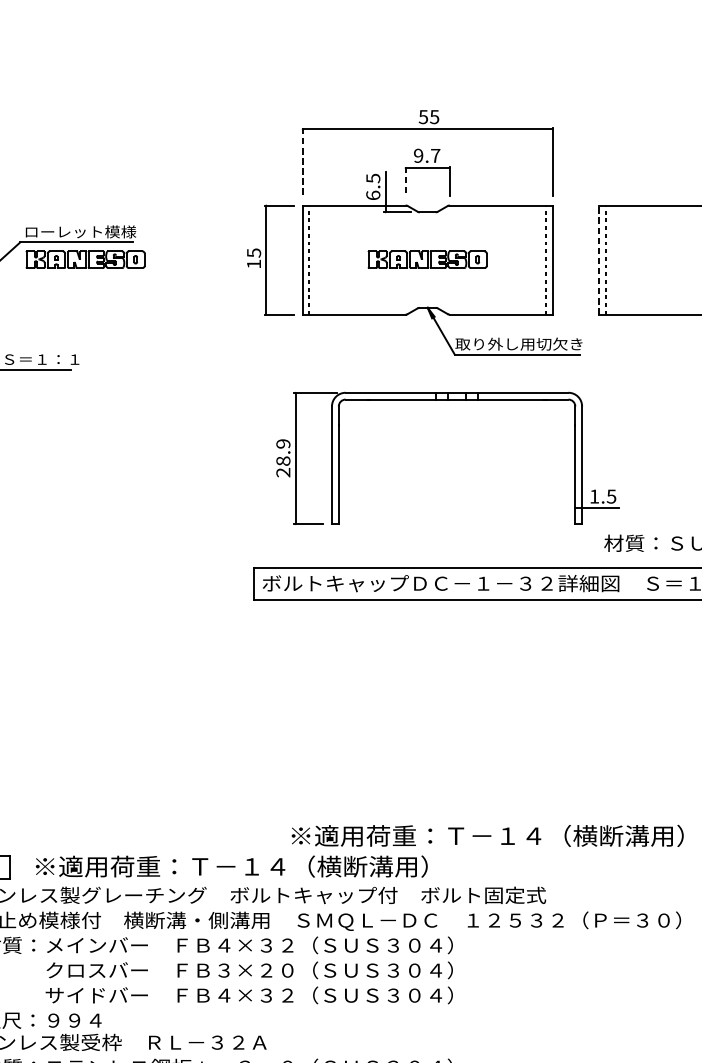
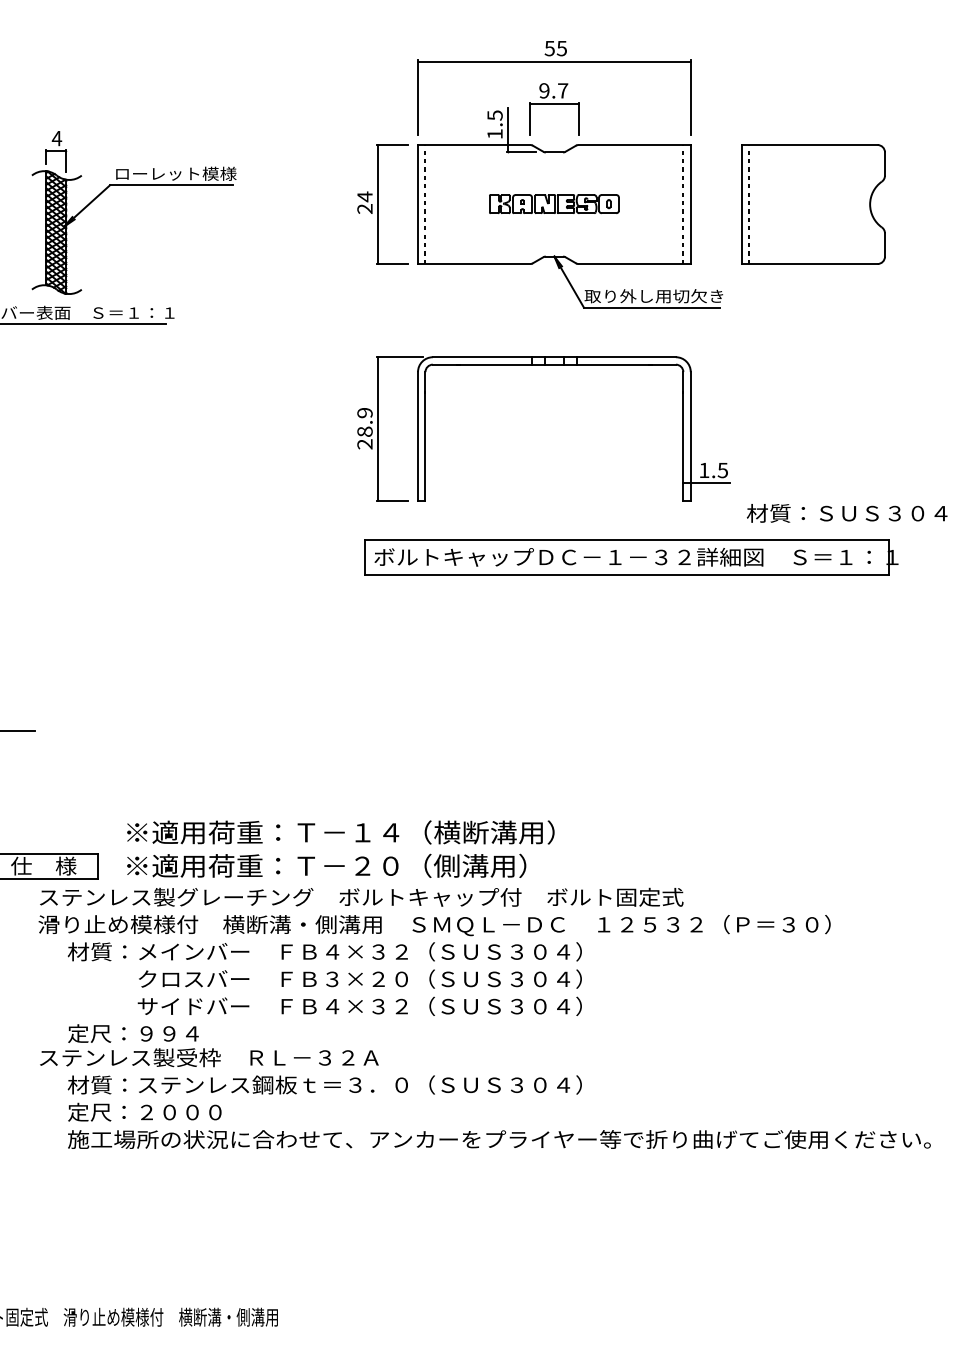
line: (303, 162) -> (418, 98), dashed -> solid
line: (405, 182) -> (530, 119), dashed -> solid
text: (372, 194) -> (494, 133), 6.5 -> 1.5
text: (253, 258) -> (364, 202), 15 -> 24
part: (85, 259) -> (181, 203), removed
line: (599, 260) -> (741, 204), dashed -> solid
part: (447, 400) -> (543, 365), moved
text: (487, 835) -> (340, 832), moved
text: (336, 866) -> (454, 865), ※適用荷重：Ｔ－１４（横断溝用） -> ※適用荷重：Ｔ－２０（側溝用）

